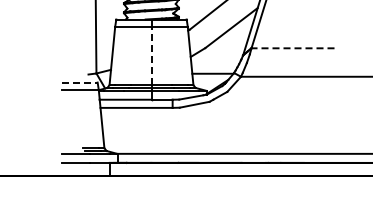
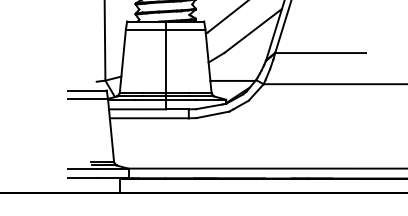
line: (292, 48) -> (320, 53), dashed -> solid
line: (151, 55) -> (165, 60), dashed -> solid
line: (80, 82) -> (87, 90), dashed -> solid

